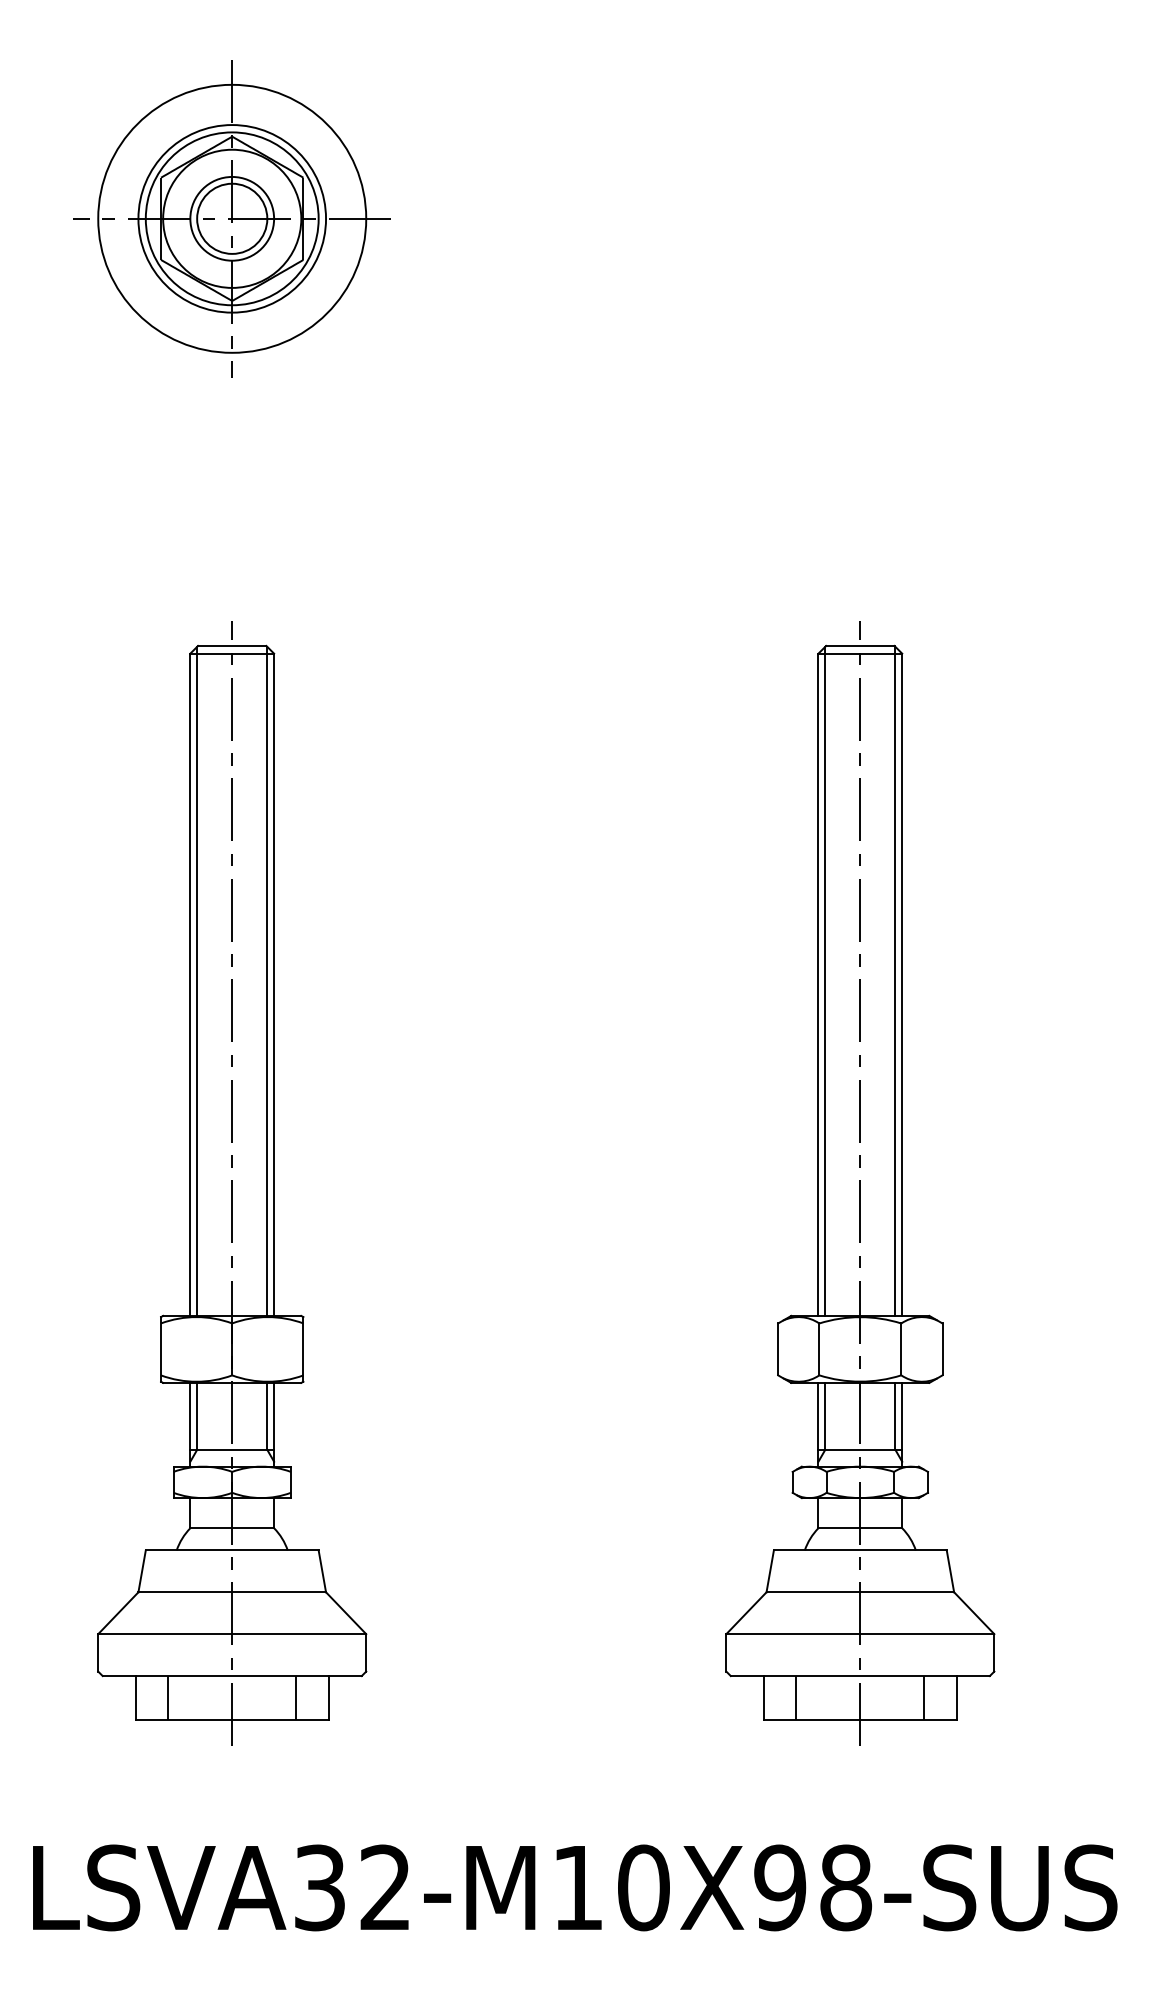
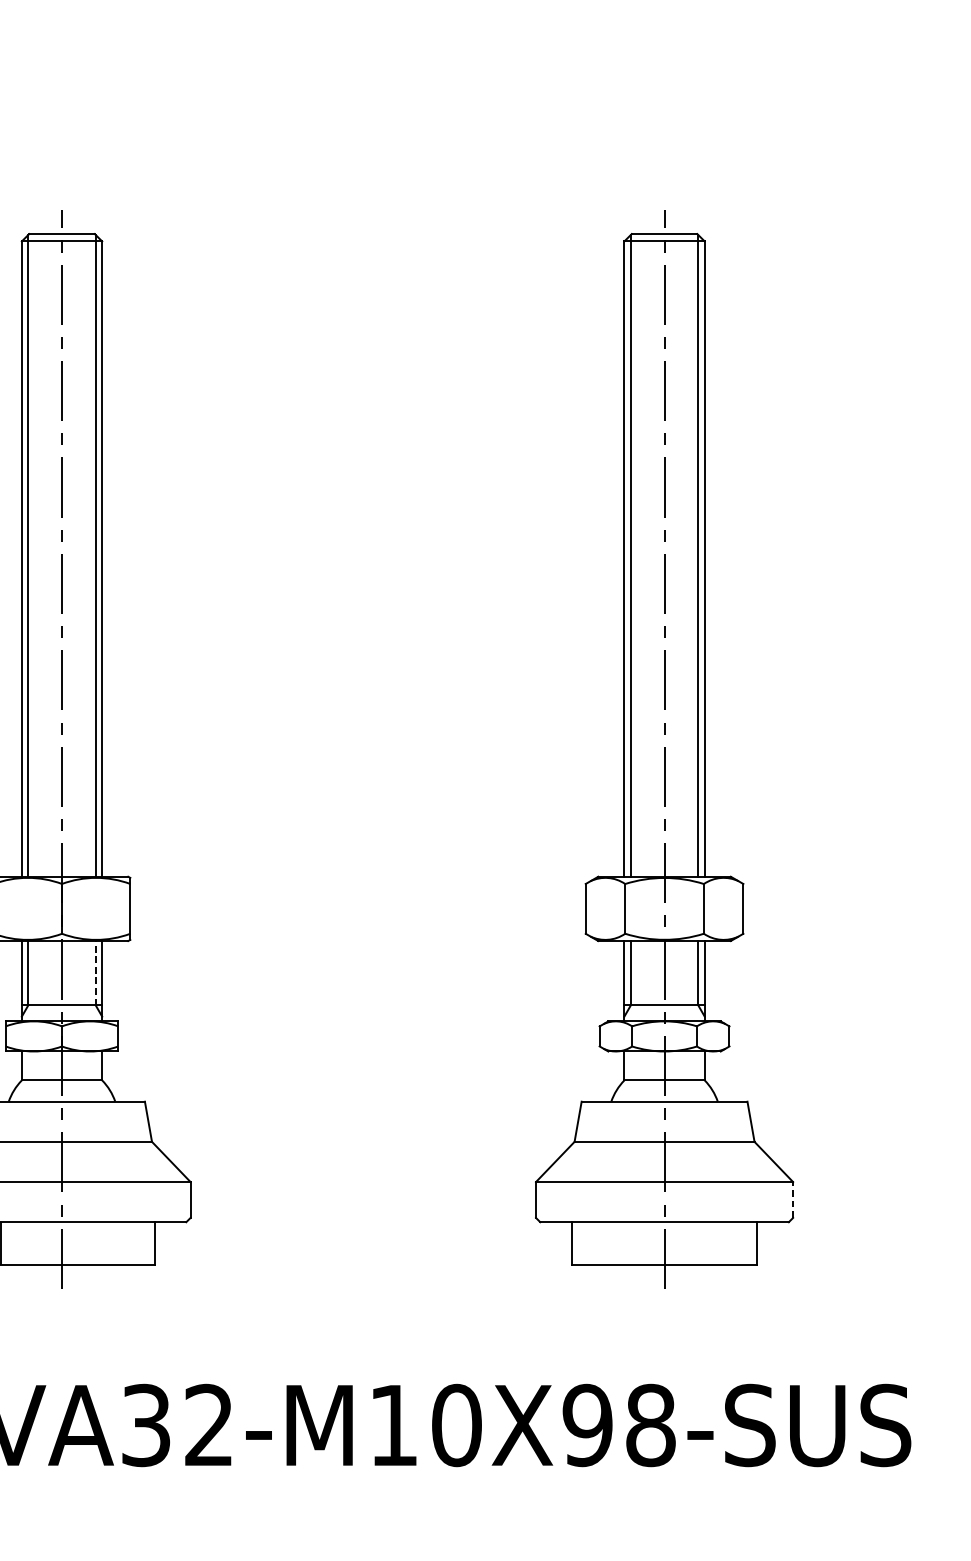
line: (267, 1415) -> (95, 972), solid -> dashed
line: (994, 1652) -> (793, 1199), solid -> dashed
line: (296, 1698) -> (123, 1243), removed
line: (796, 1698) -> (603, 1243), removed
line: (924, 1698) -> (726, 1243), removed

